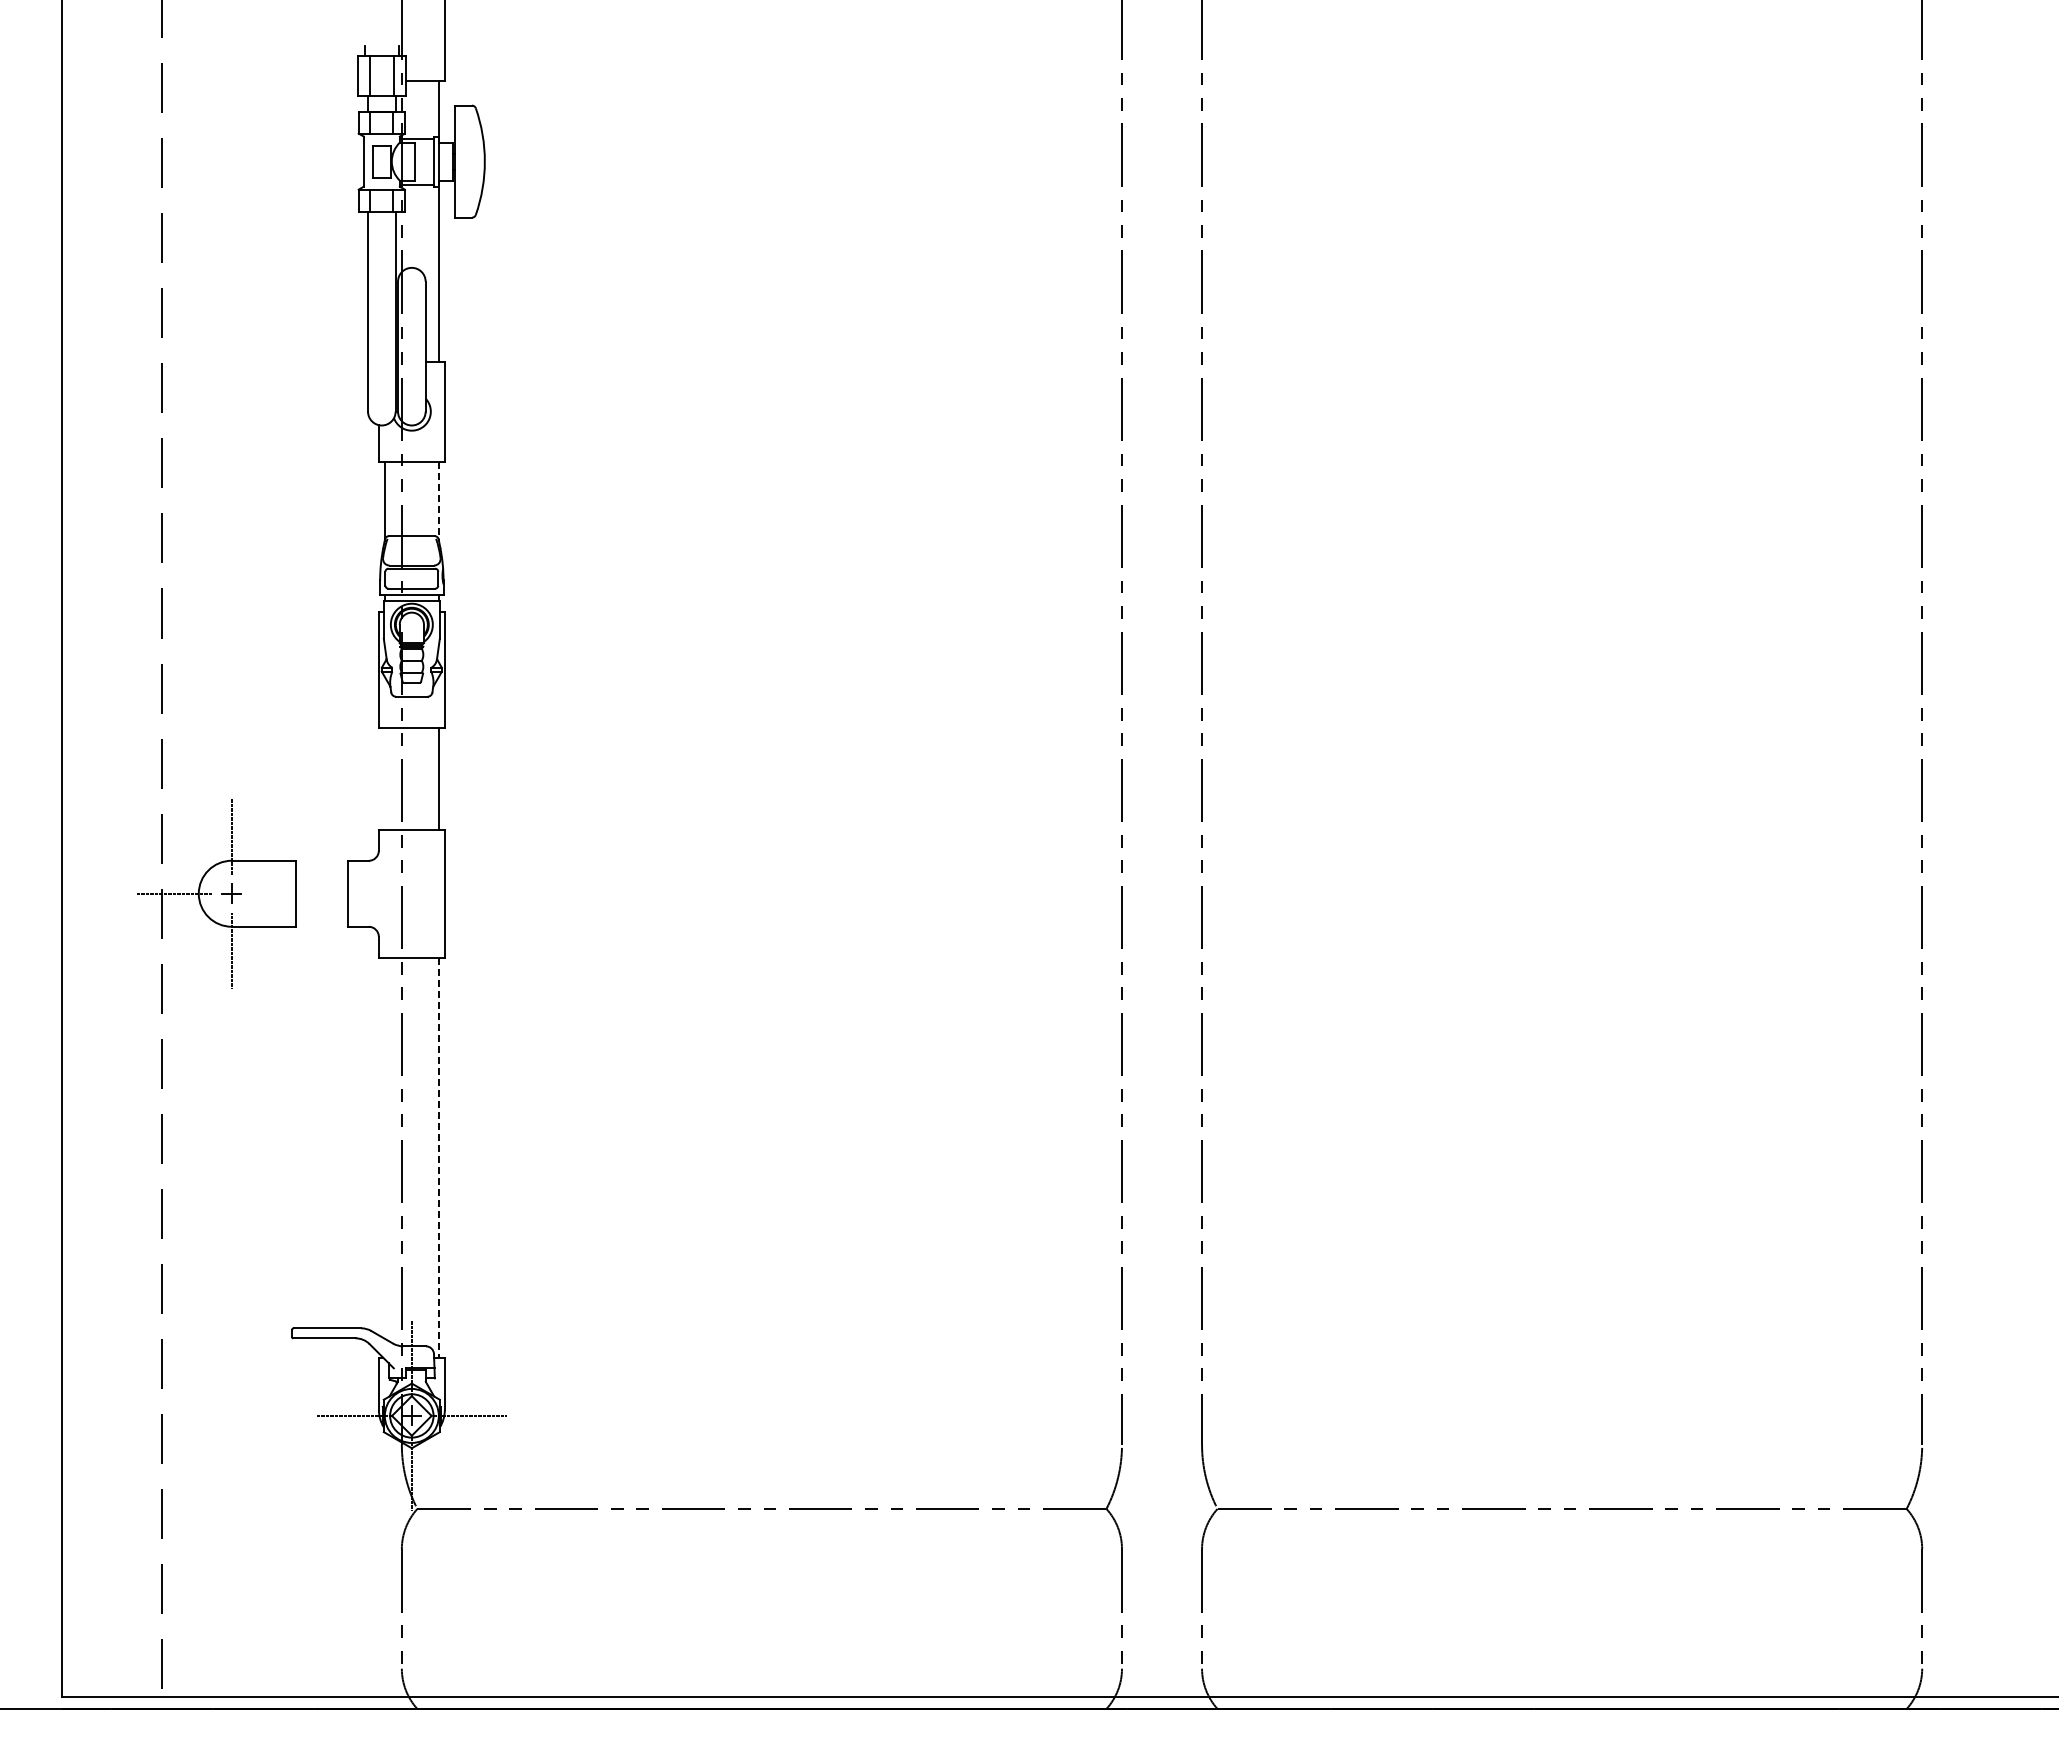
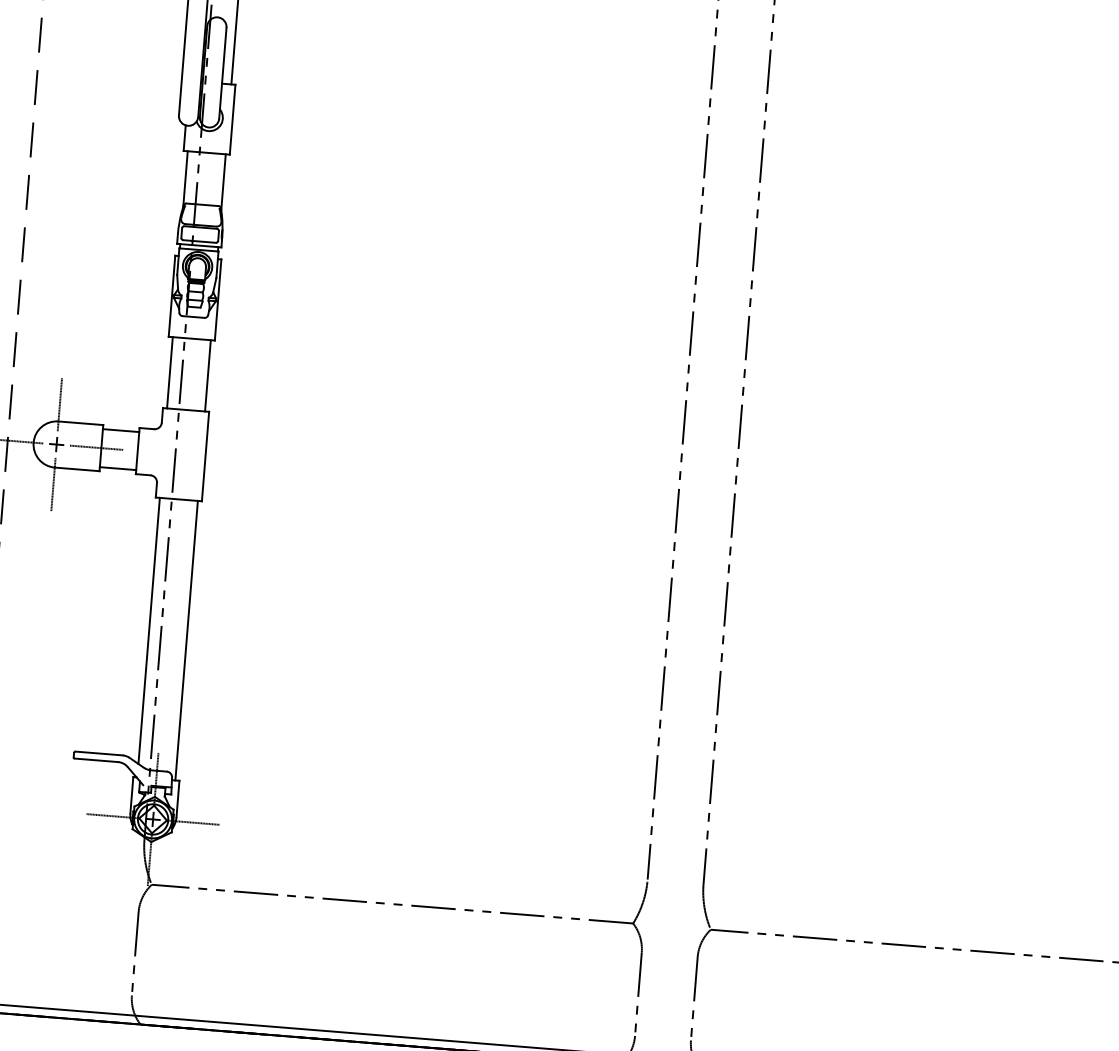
line: (439, 501) -> (223, 182), dashed -> solid
line: (384, 778) -> (169, 372), added
line: (321, 866) -> (120, 430), added
line: (288, 893) -> (96, 447), added
line: (321, 921) -> (117, 468), added
line: (384, 1147) -> (149, 630), added
line: (439, 1158) -> (186, 641), dashed -> solid

